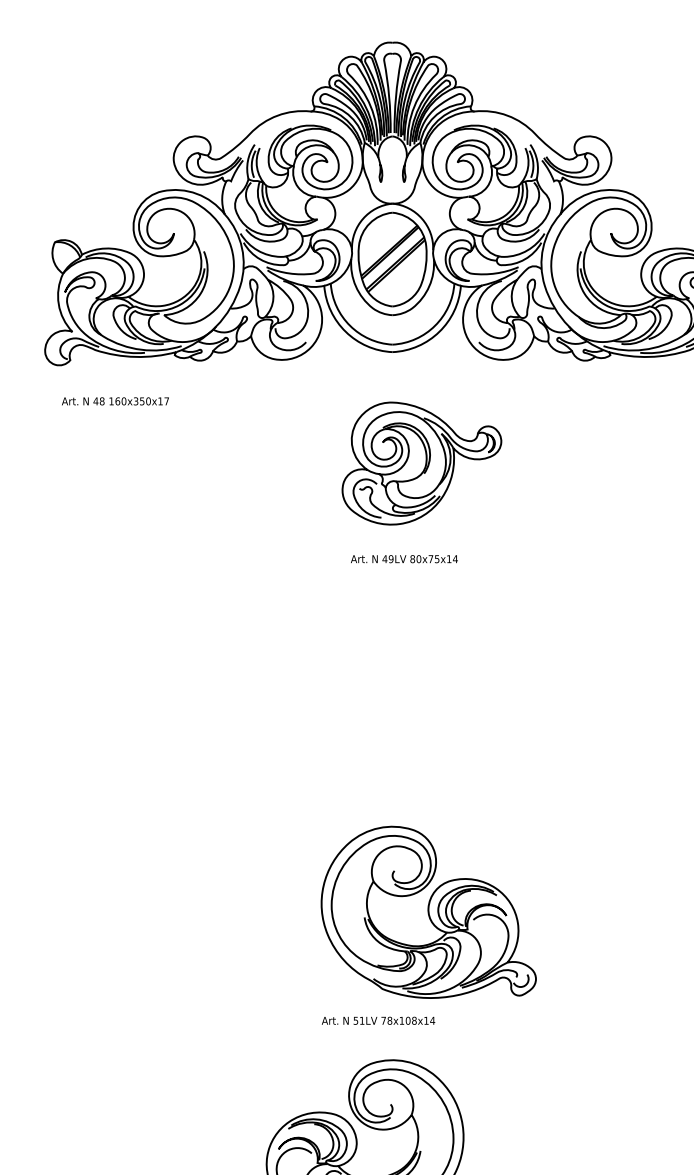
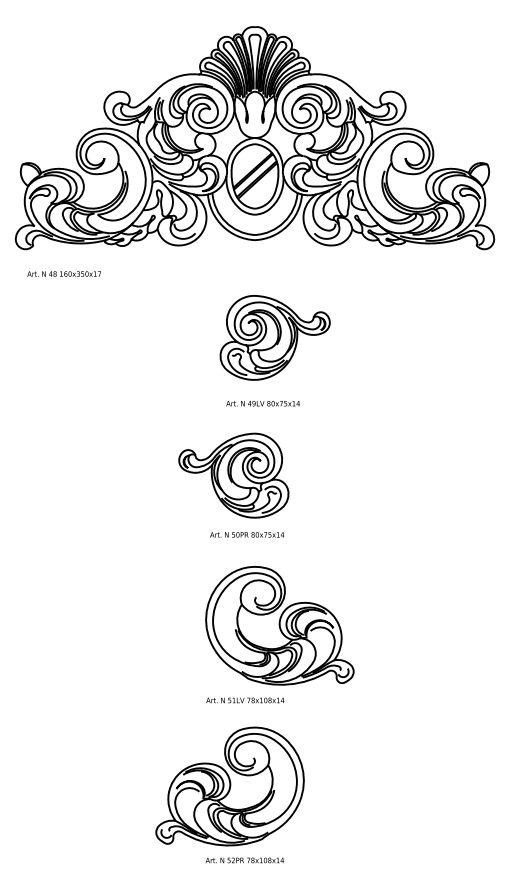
part: (420, 481) -> (274, 350), moved
part: (361, 707) -> (233, 484), added

